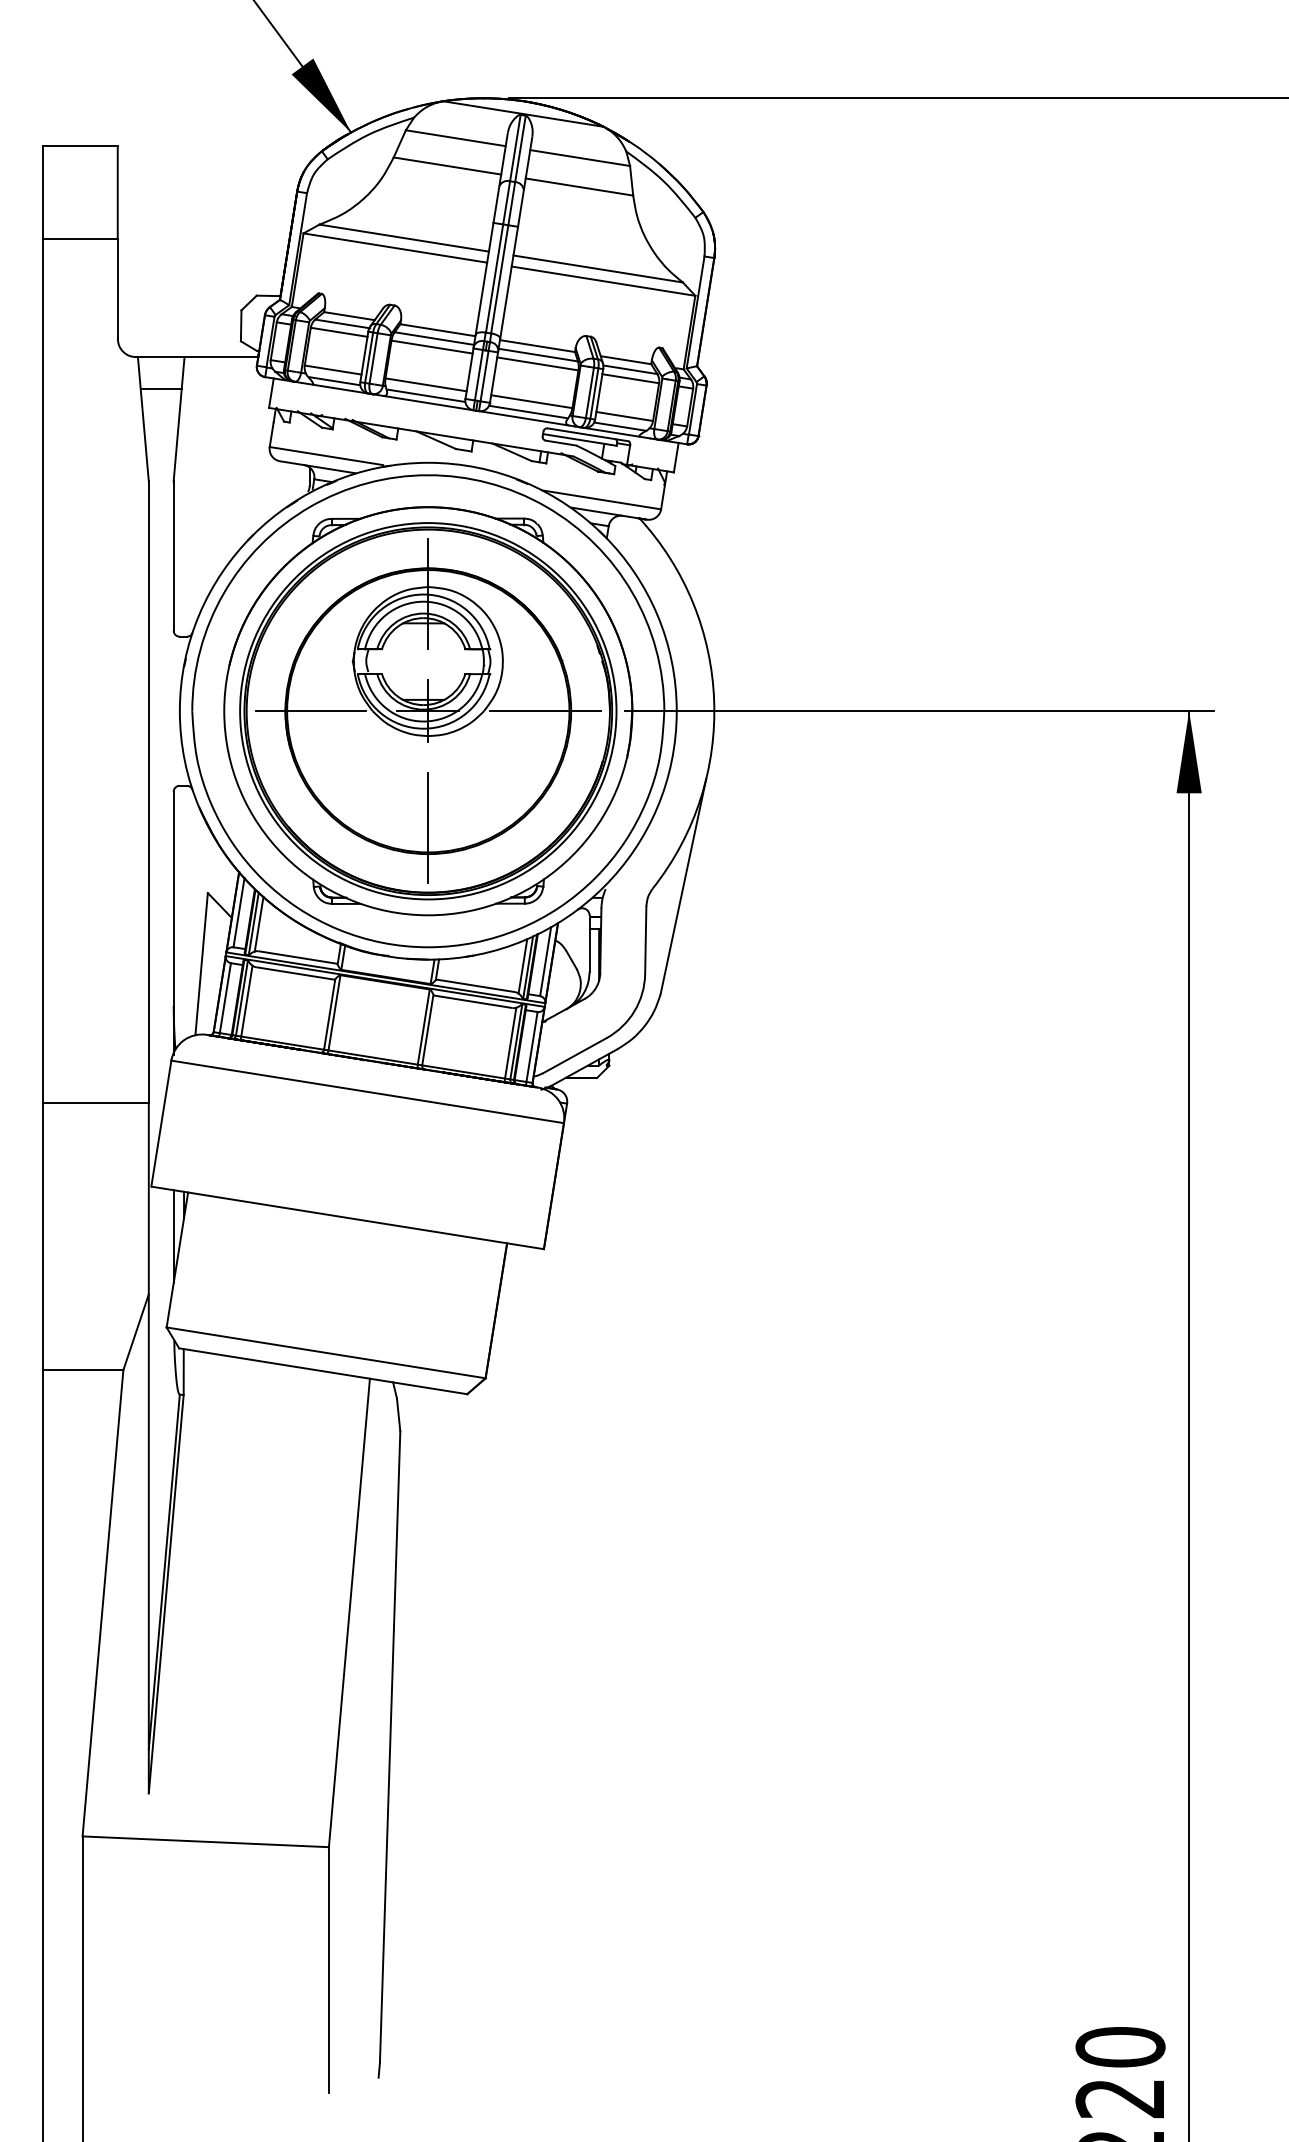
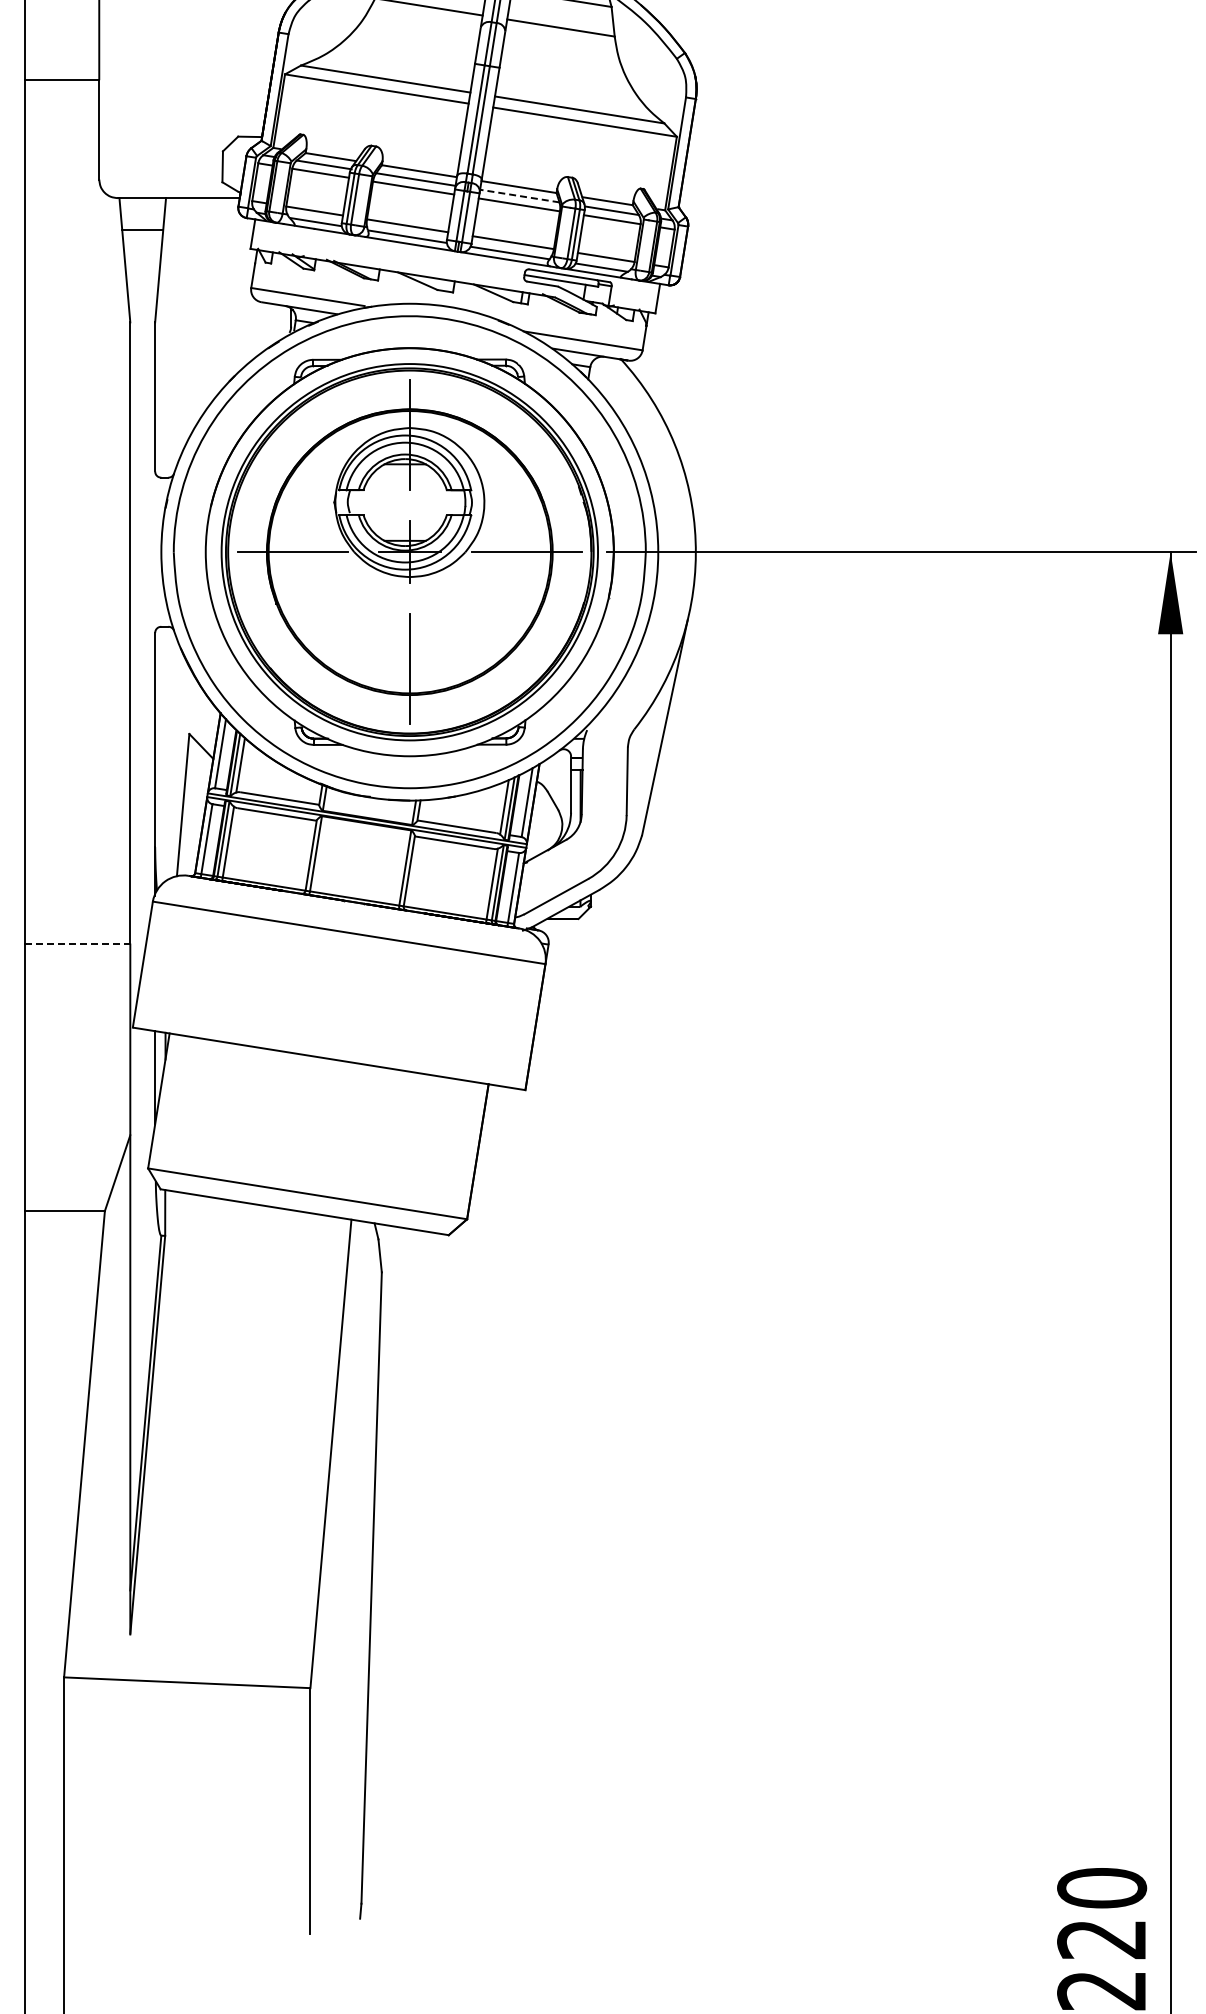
line: (537, 355) -> (519, 196), solid -> dashed
line: (96, 1102) -> (78, 943), solid -> dashed

